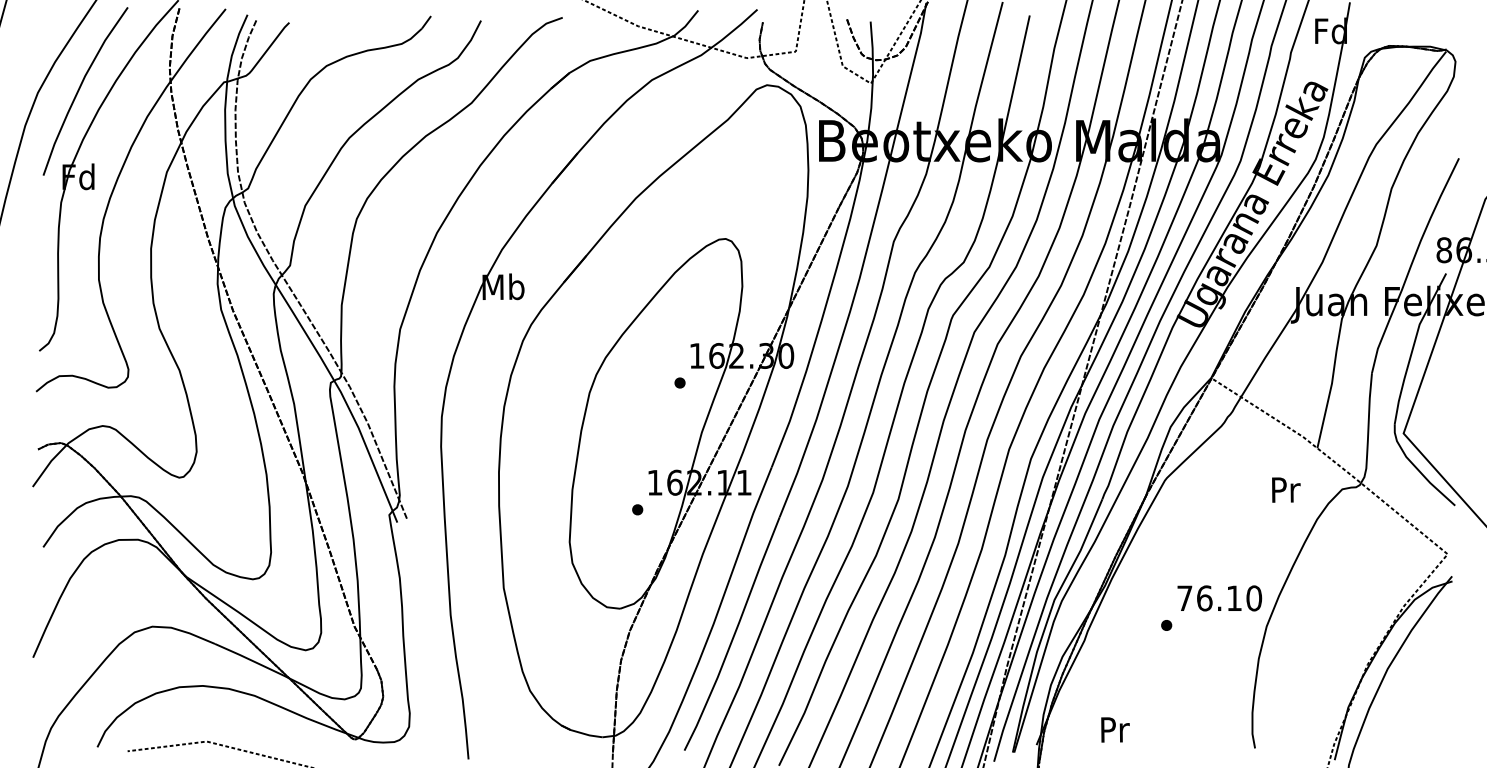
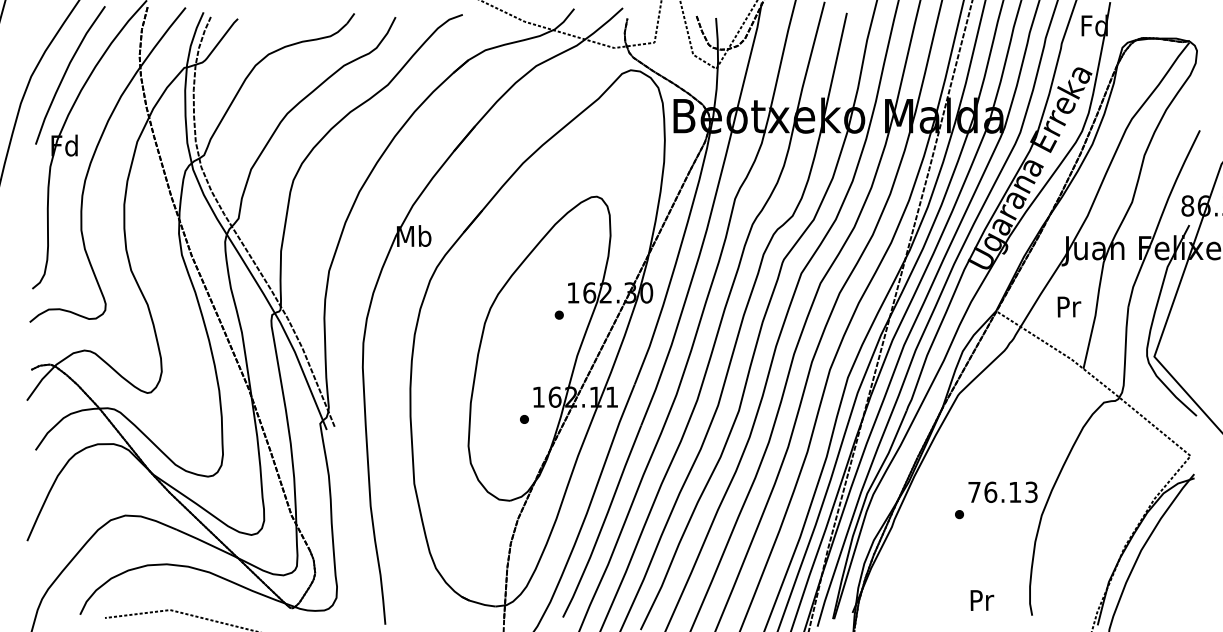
text: (1286, 489) -> (1069, 306), moved
text: (1254, 598) -> (1031, 492), 76.10 -> 76.13
text: (1115, 729) -> (982, 600), moved

